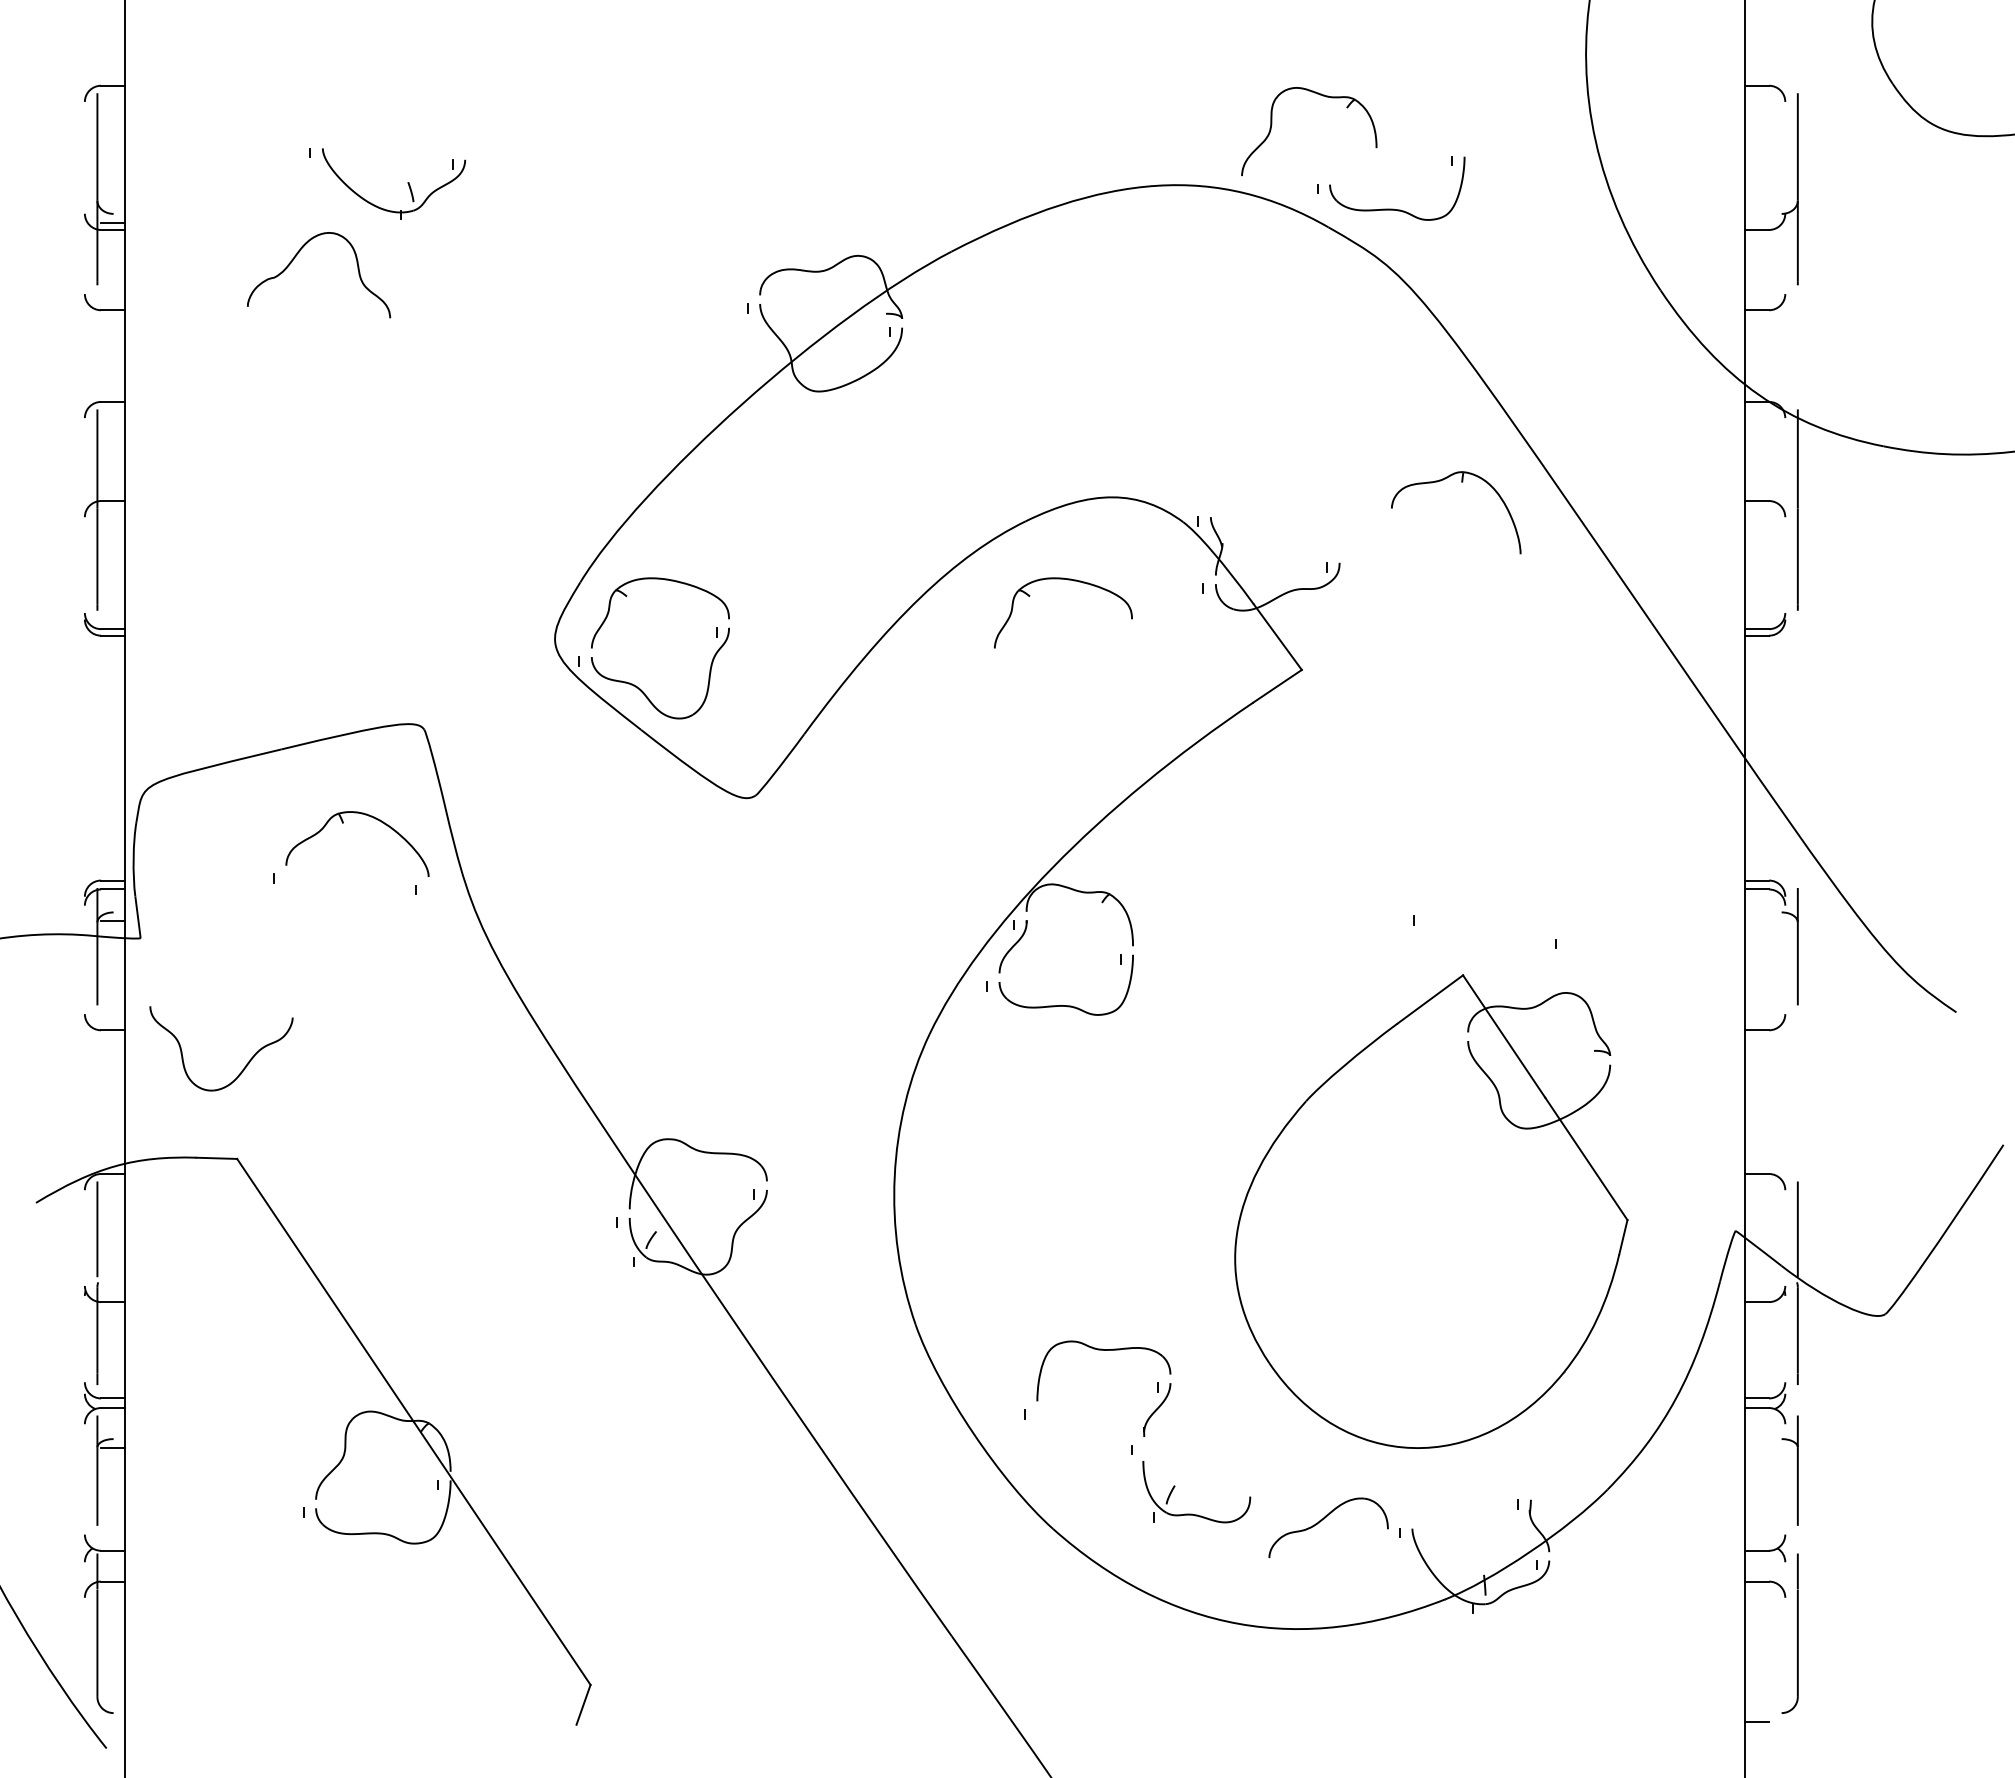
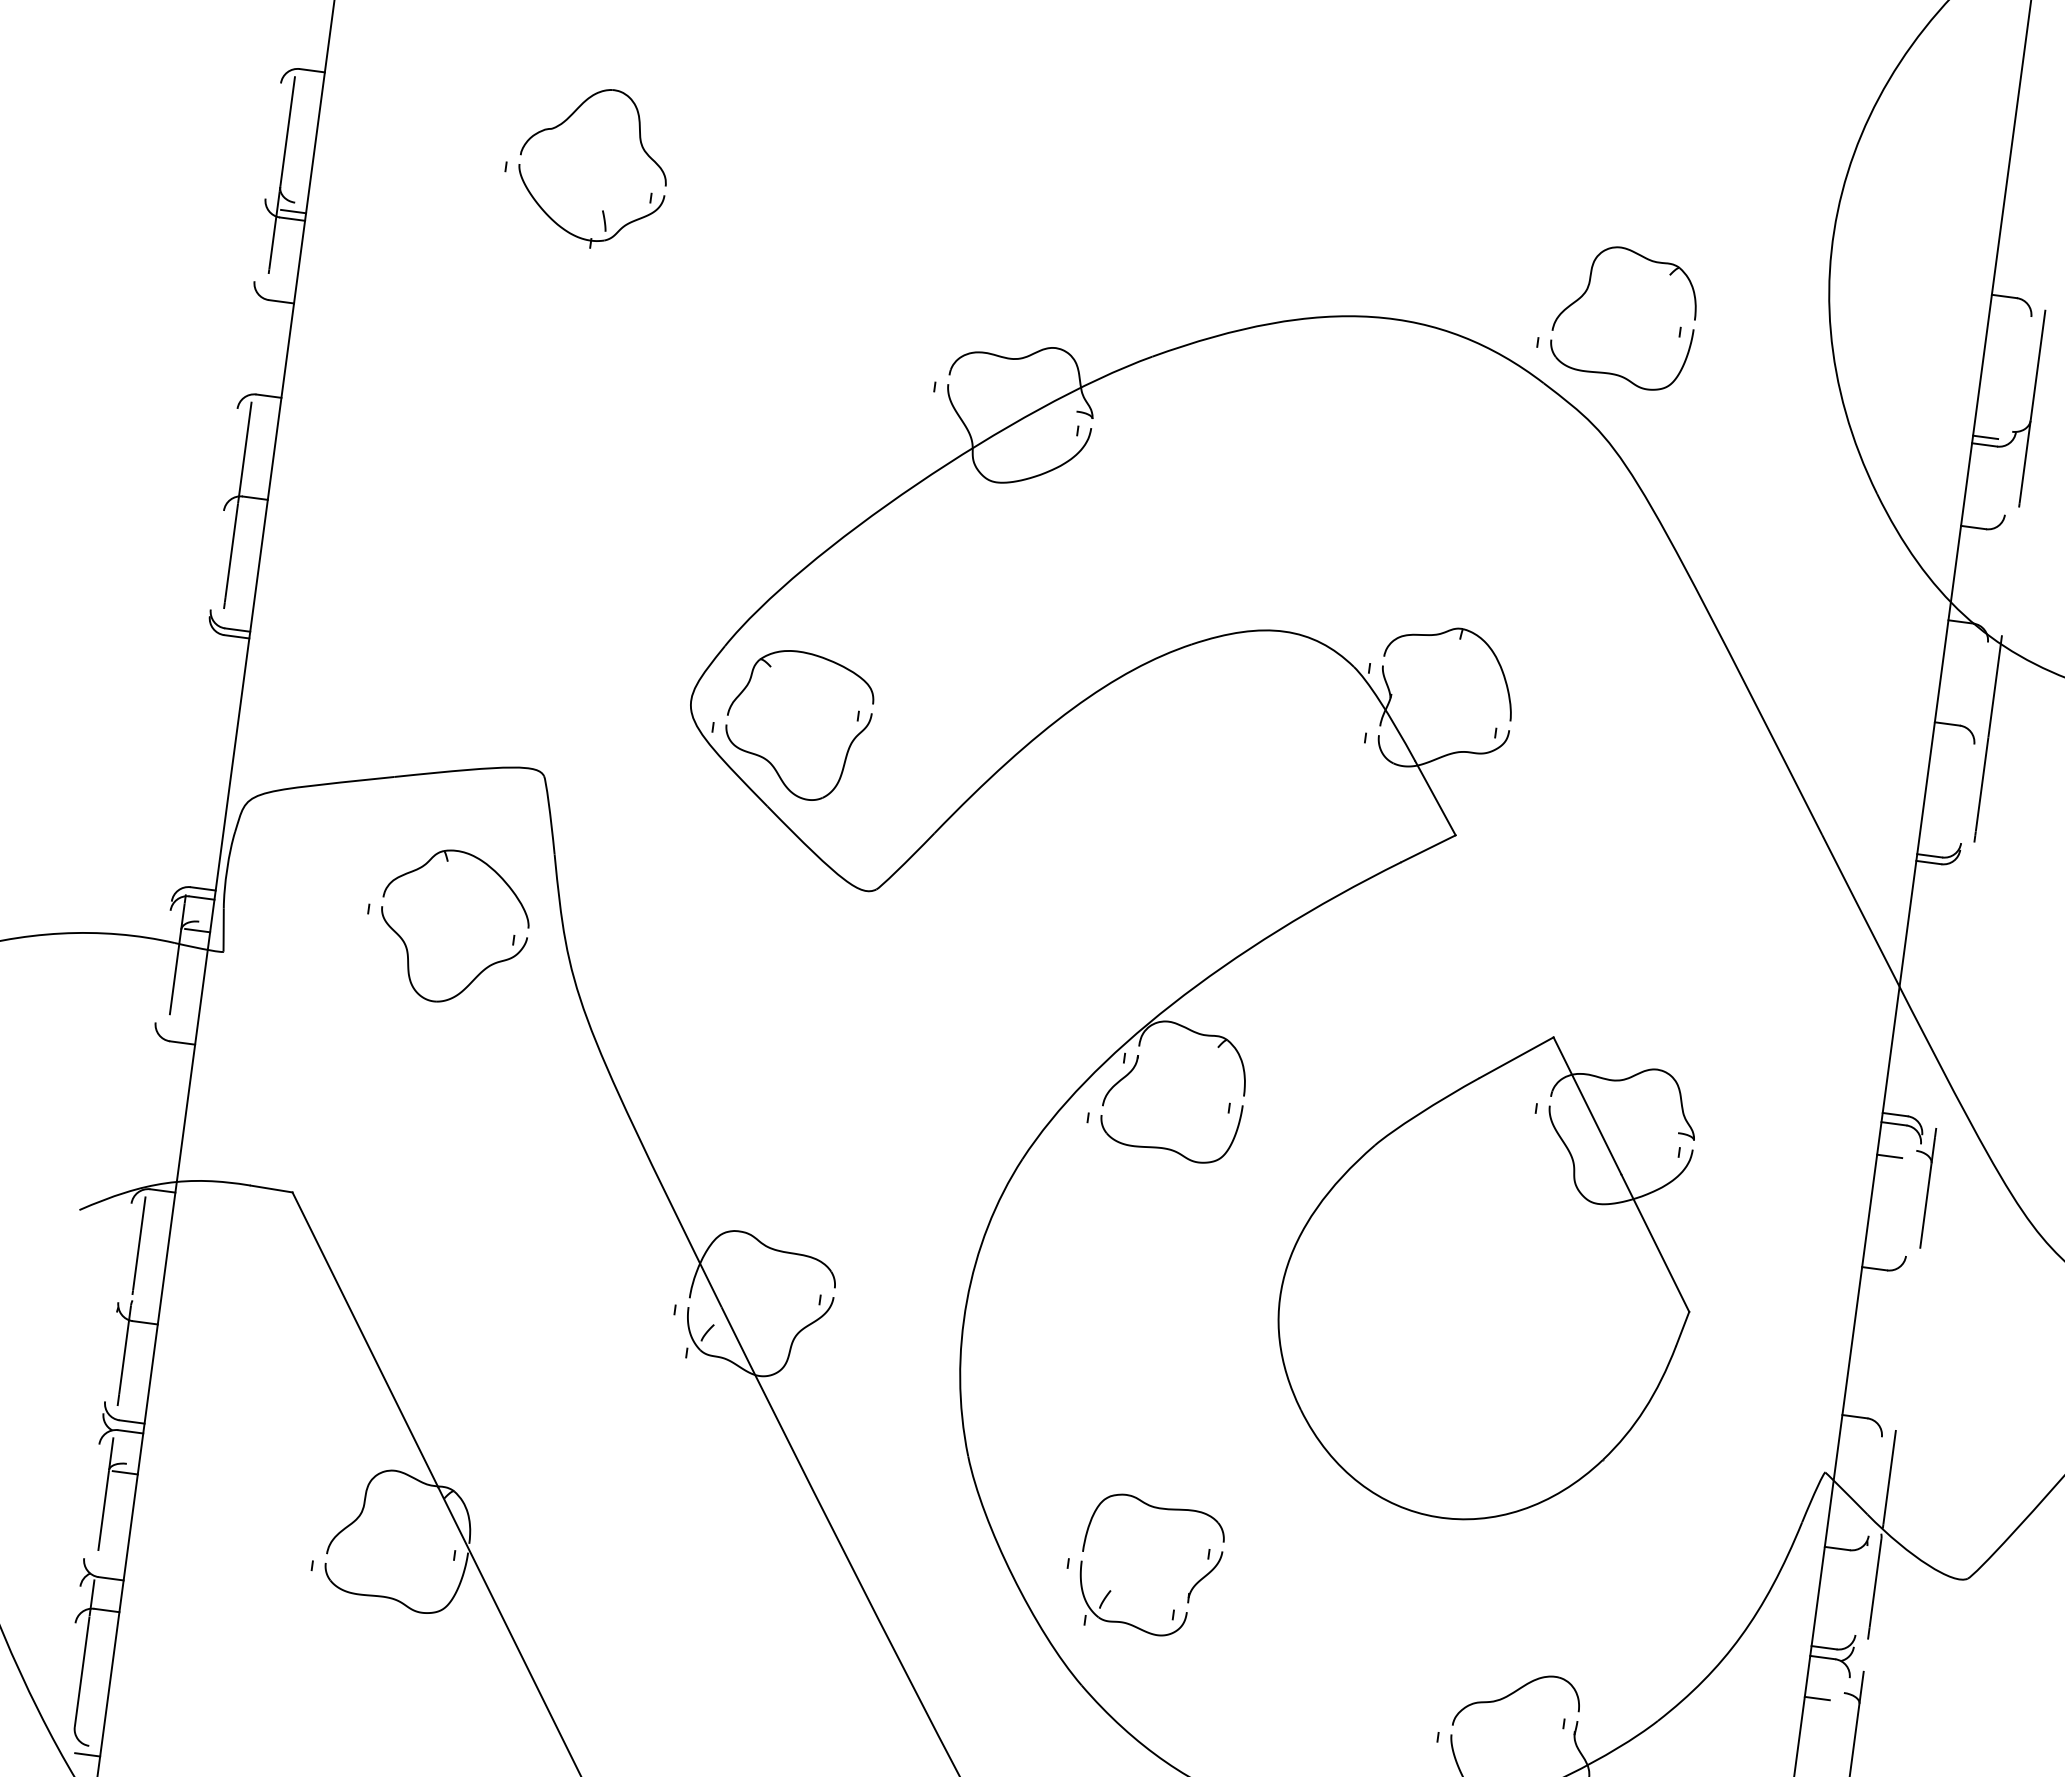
part: (1322, 96) -> (1646, 259), moved
line: (1756, 222) -> (1985, 437), added
part: (294, 259) -> (575, 112), moved
part: (1461, 482) -> (1459, 639), moved
part: (1067, 580) -> (1226, 711), removed
line: (1756, 921) -> (1889, 1156), added
part: (244, 1066) -> (470, 981), moved
part: (1431, 1211) -> (1488, 1276), moved
line: (1756, 1447) -> (1816, 1698), added
part: (1192, 1513) -> (1125, 1621), moved
part: (1324, 1519) -> (1514, 1693), moved
line: (113, 1721) -> (87, 1754), added

